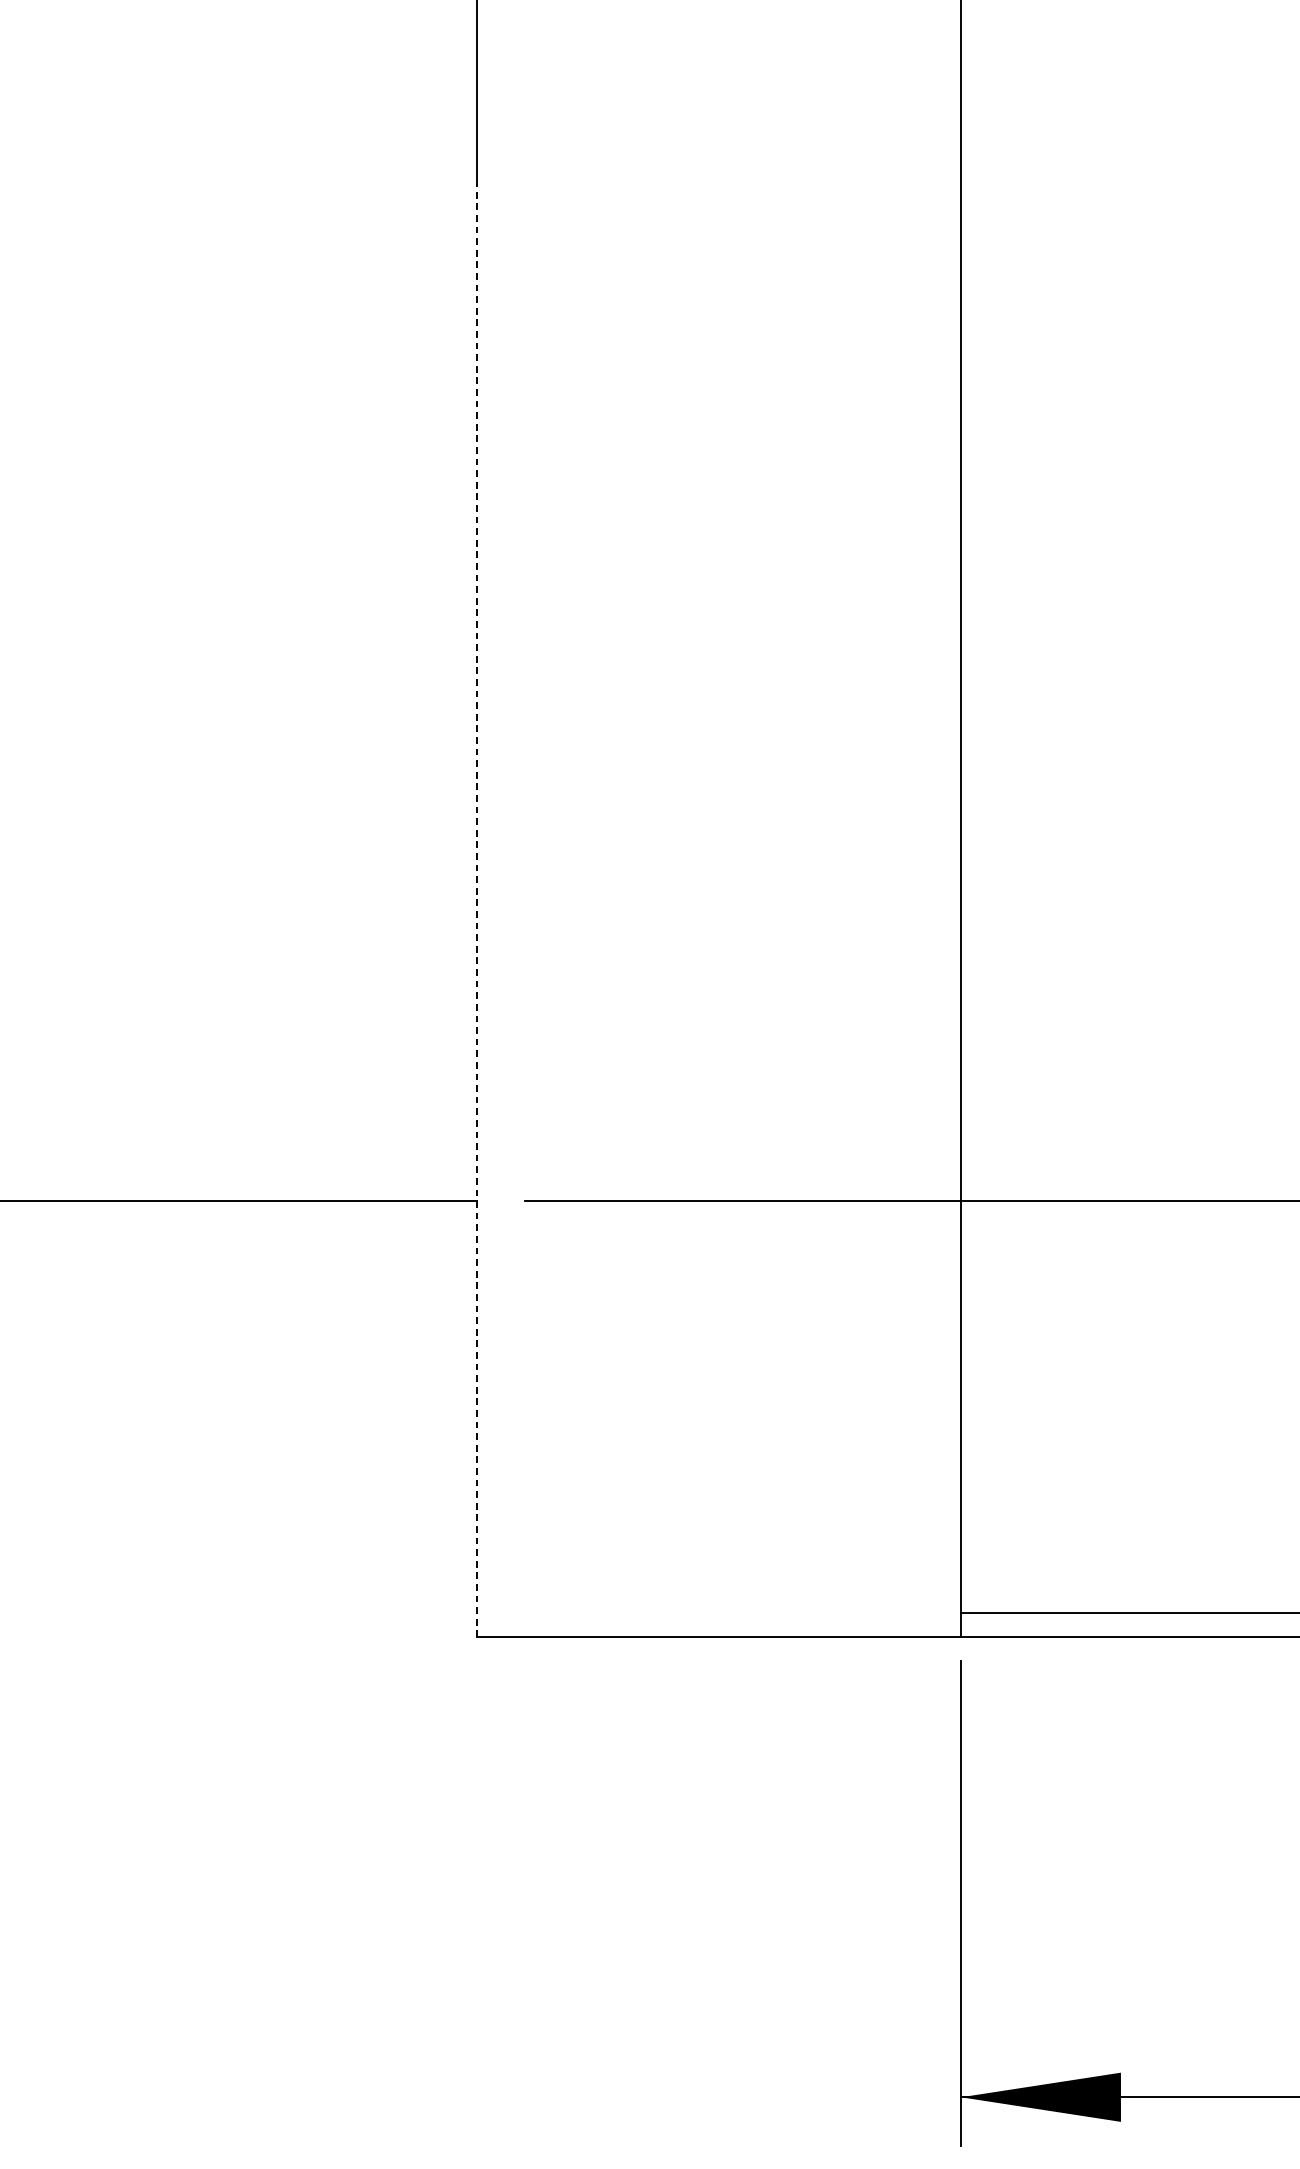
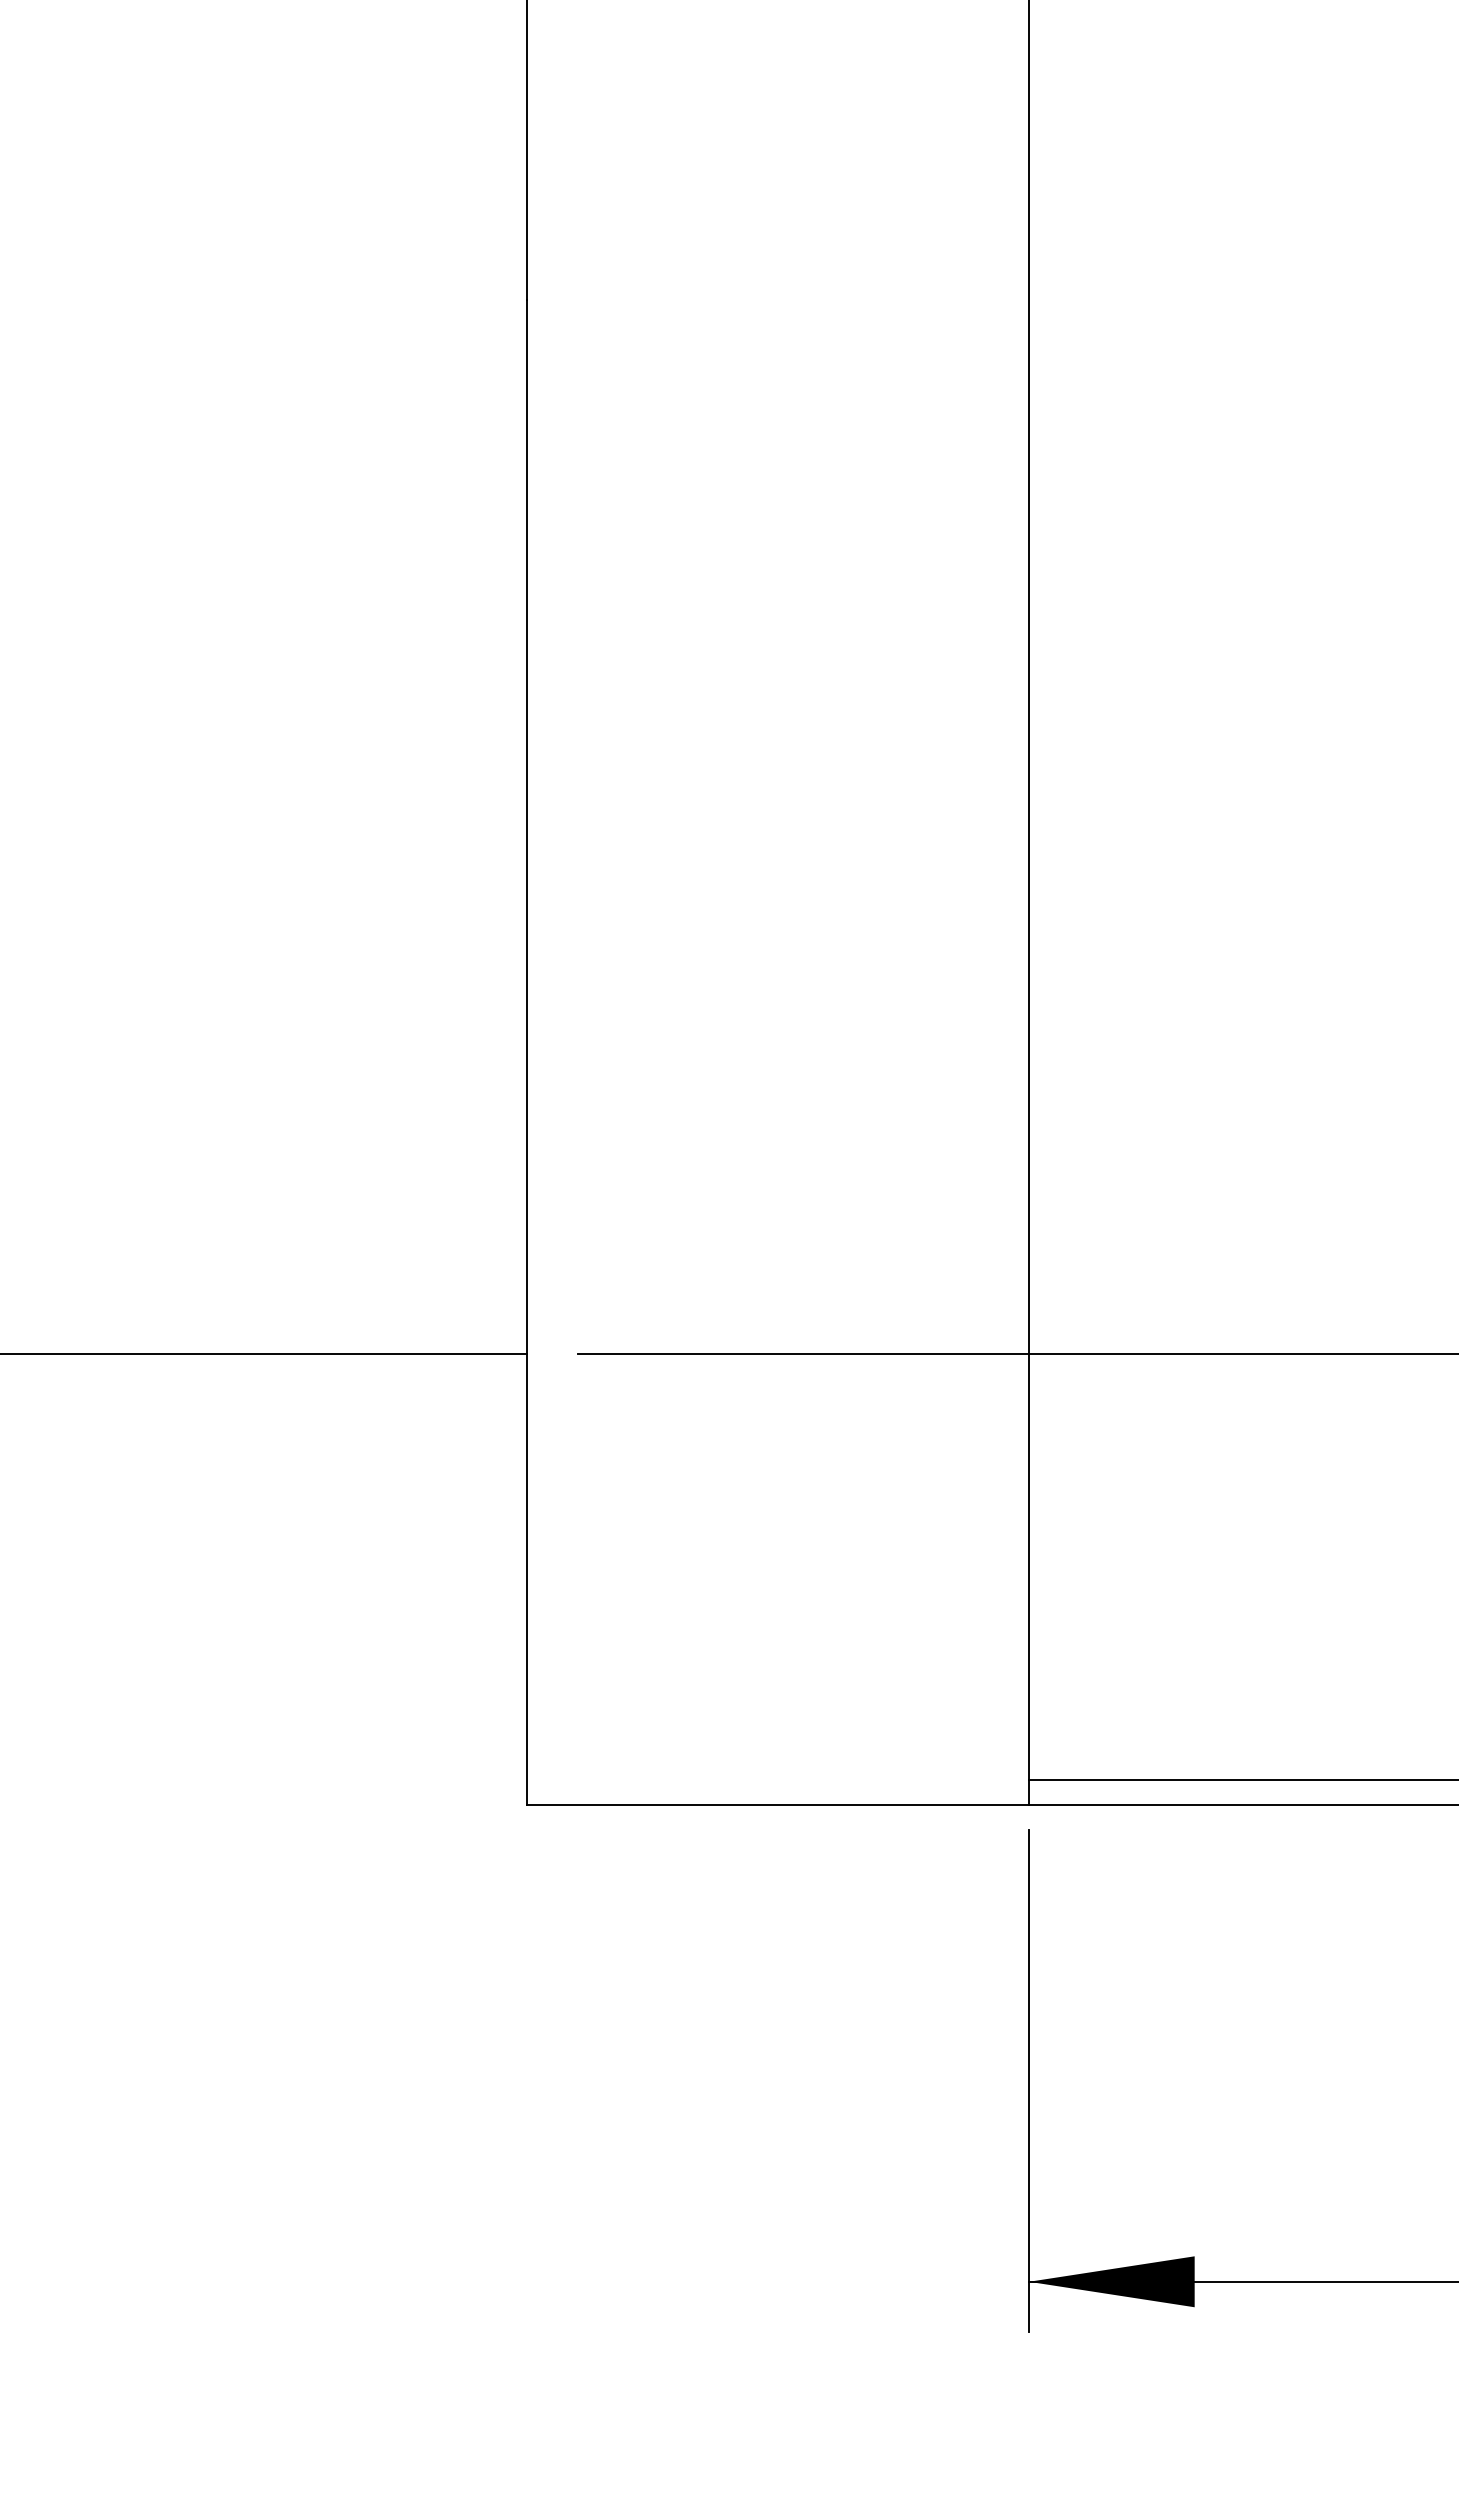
line: (476, 910) -> (527, 1052), dashed -> solid

